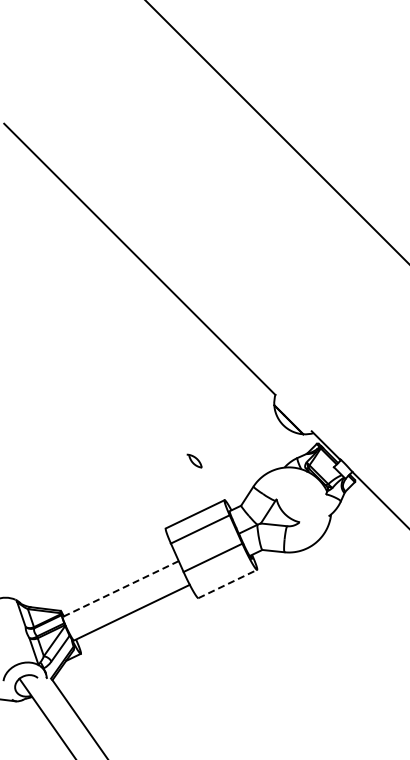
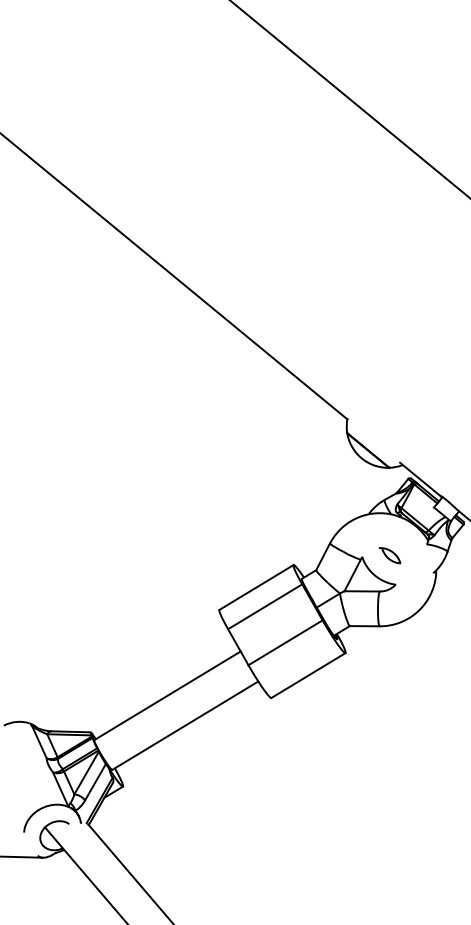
part: (194, 460) -> (389, 554), moved
line: (227, 584) -> (308, 676), dashed -> solid
line: (120, 589) -> (167, 696), dashed -> solid

